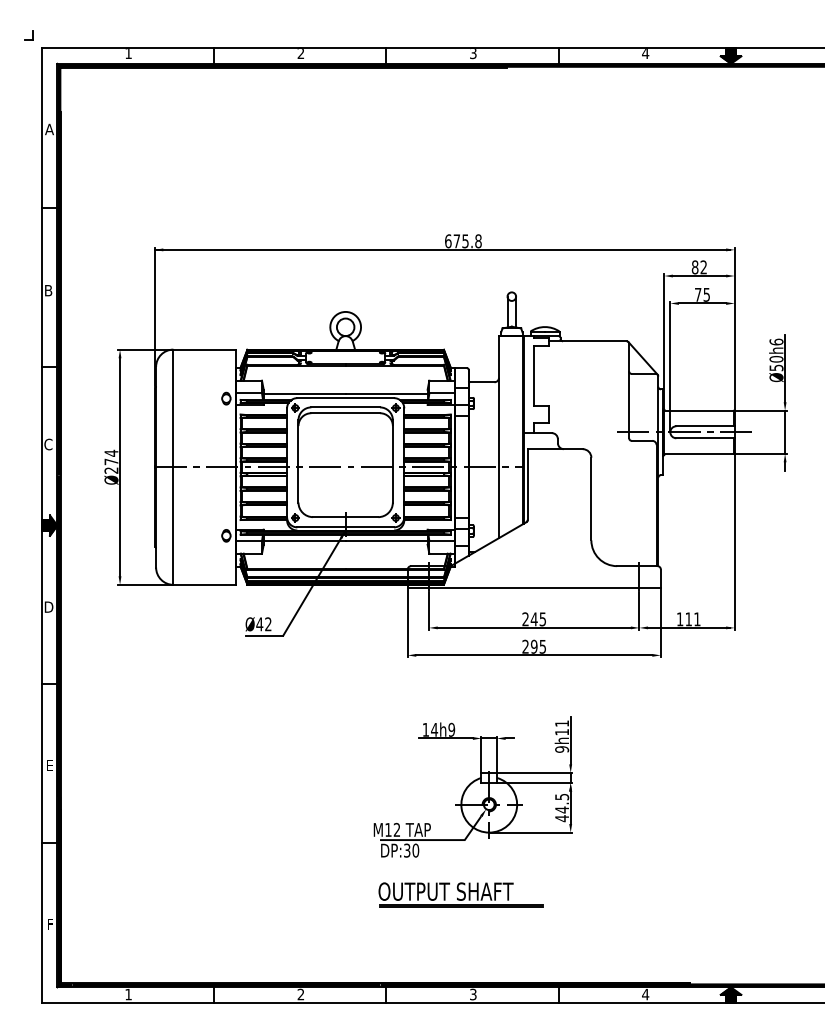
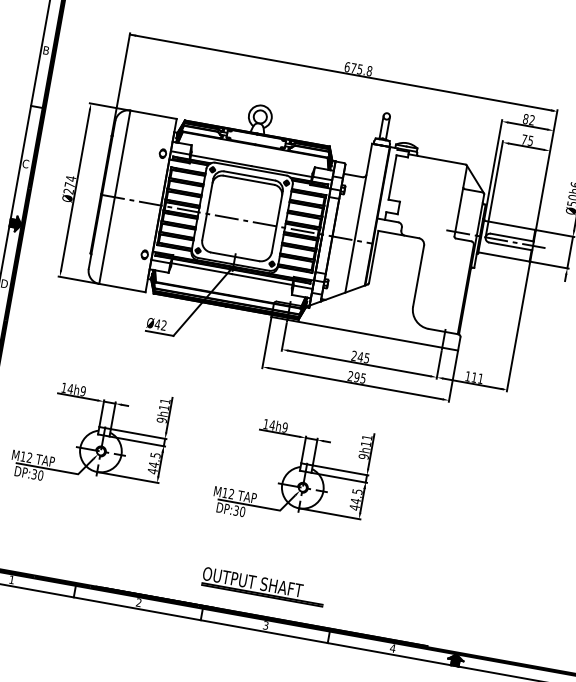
part: (198, 786) -> (90, 435), added
part: (460, 894) -> (263, 586), moved

